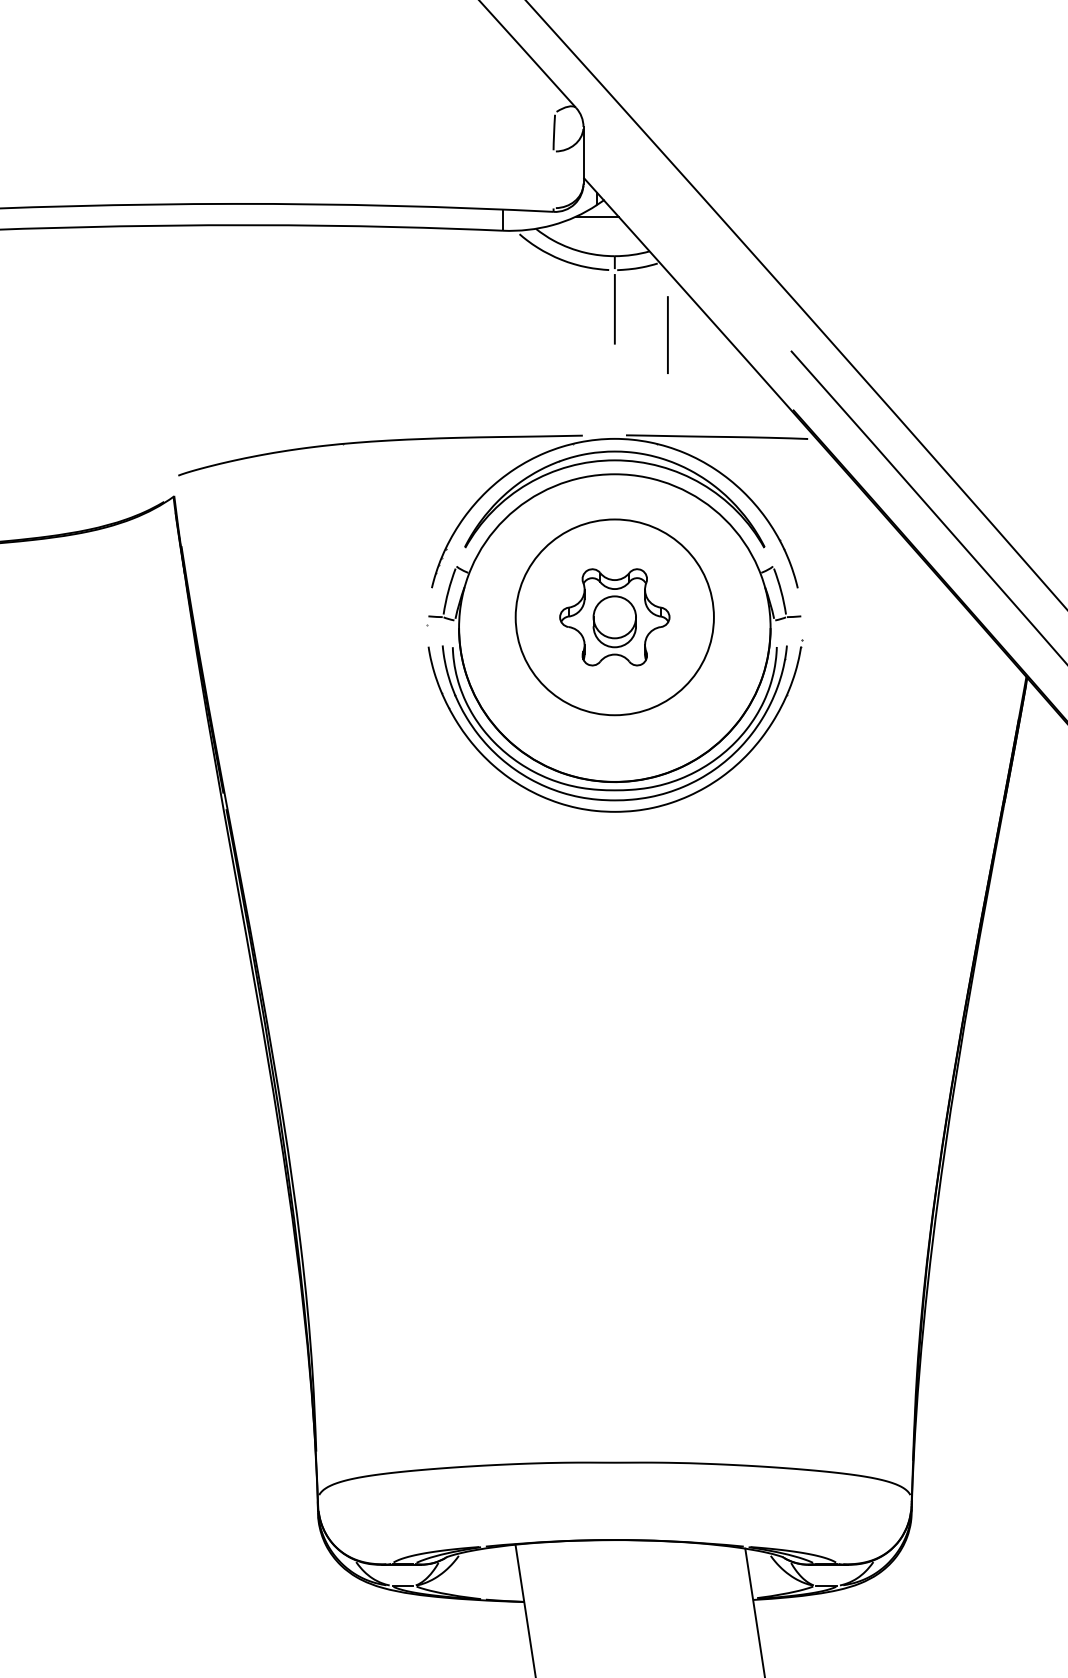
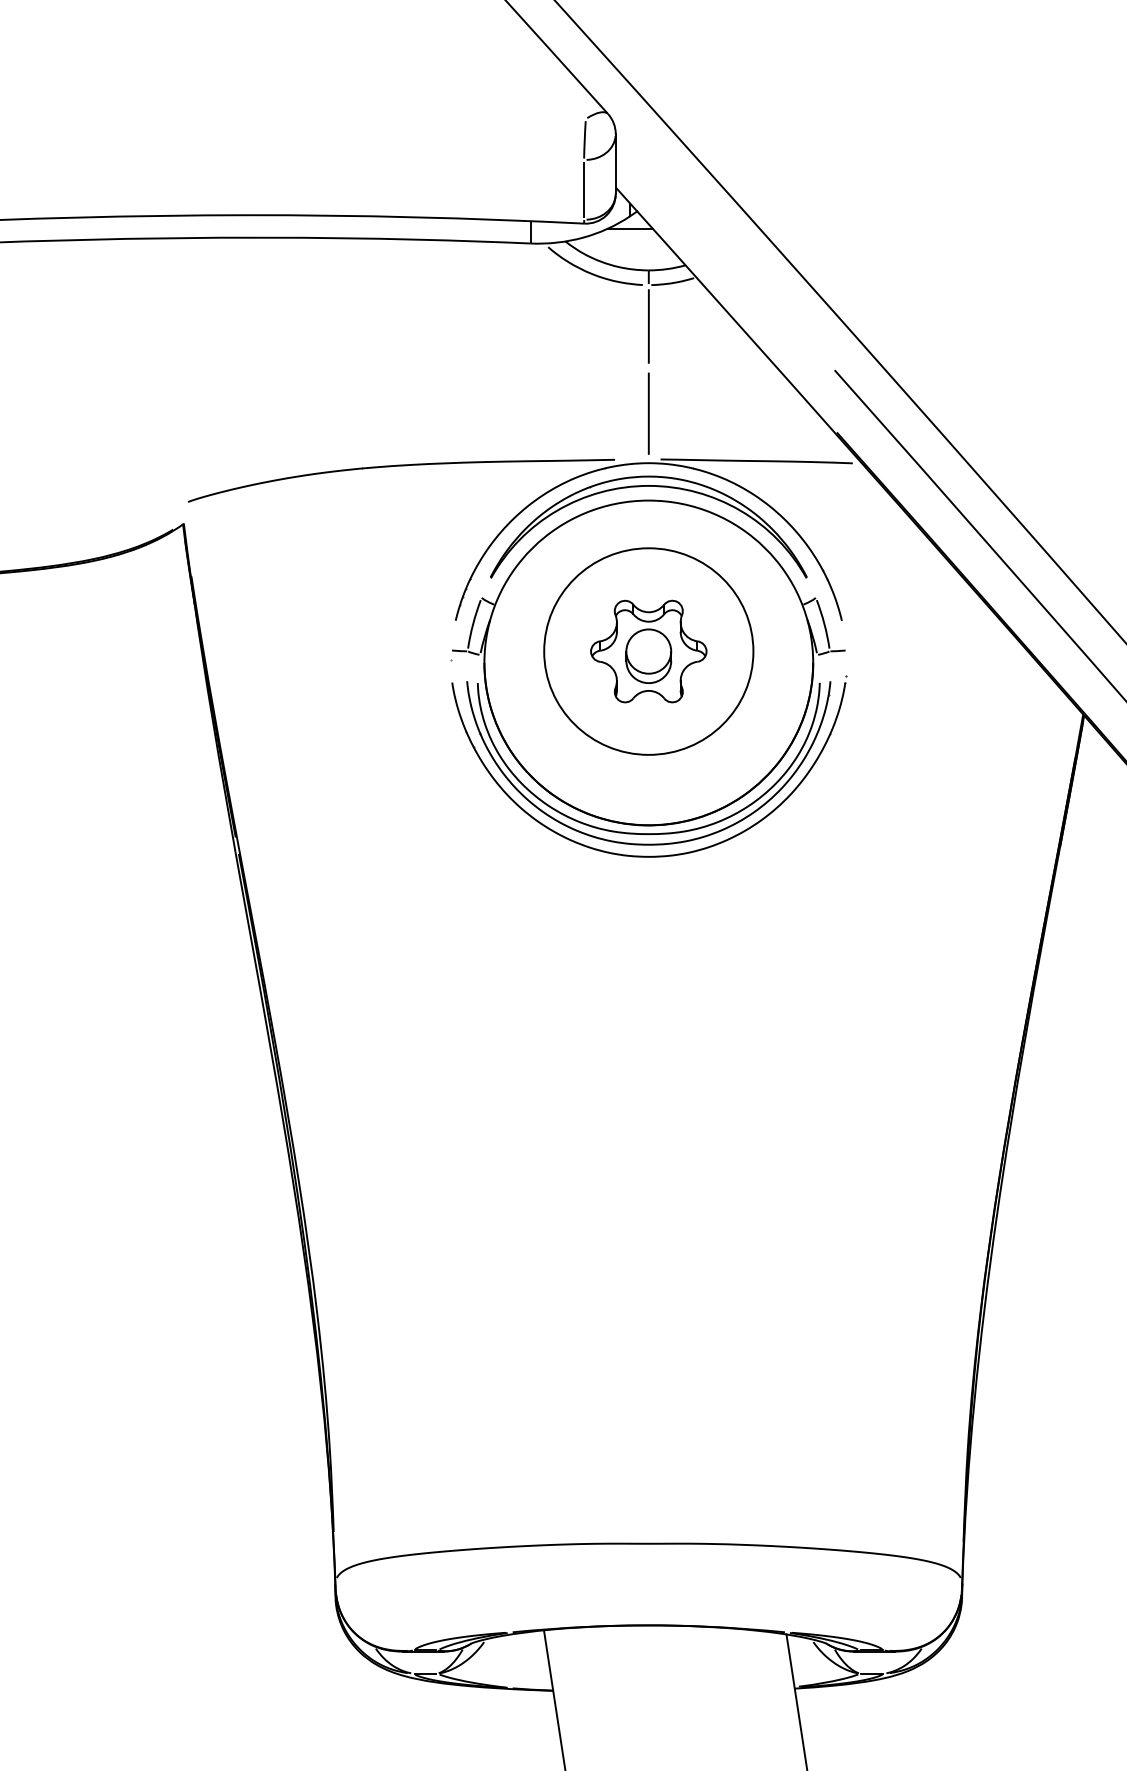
line: (553, 179) -> (584, 189), added
line: (667, 334) -> (648, 413), moved

